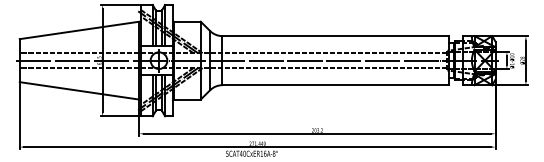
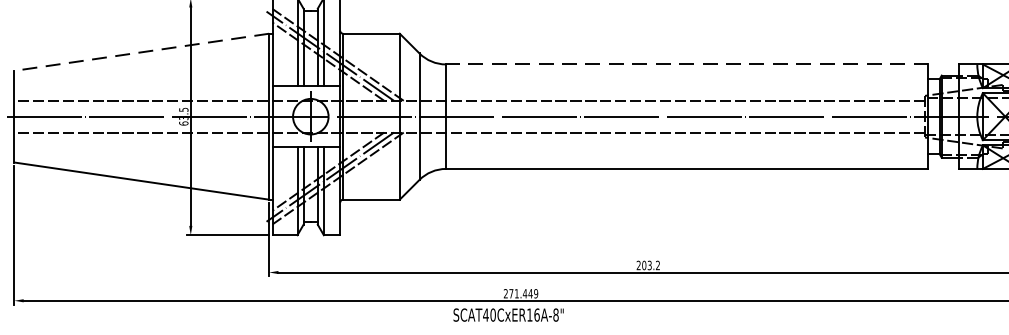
line: (79, 30) -> (141, 52), solid -> dashed
line: (335, 36) -> (686, 65), solid -> dashed

